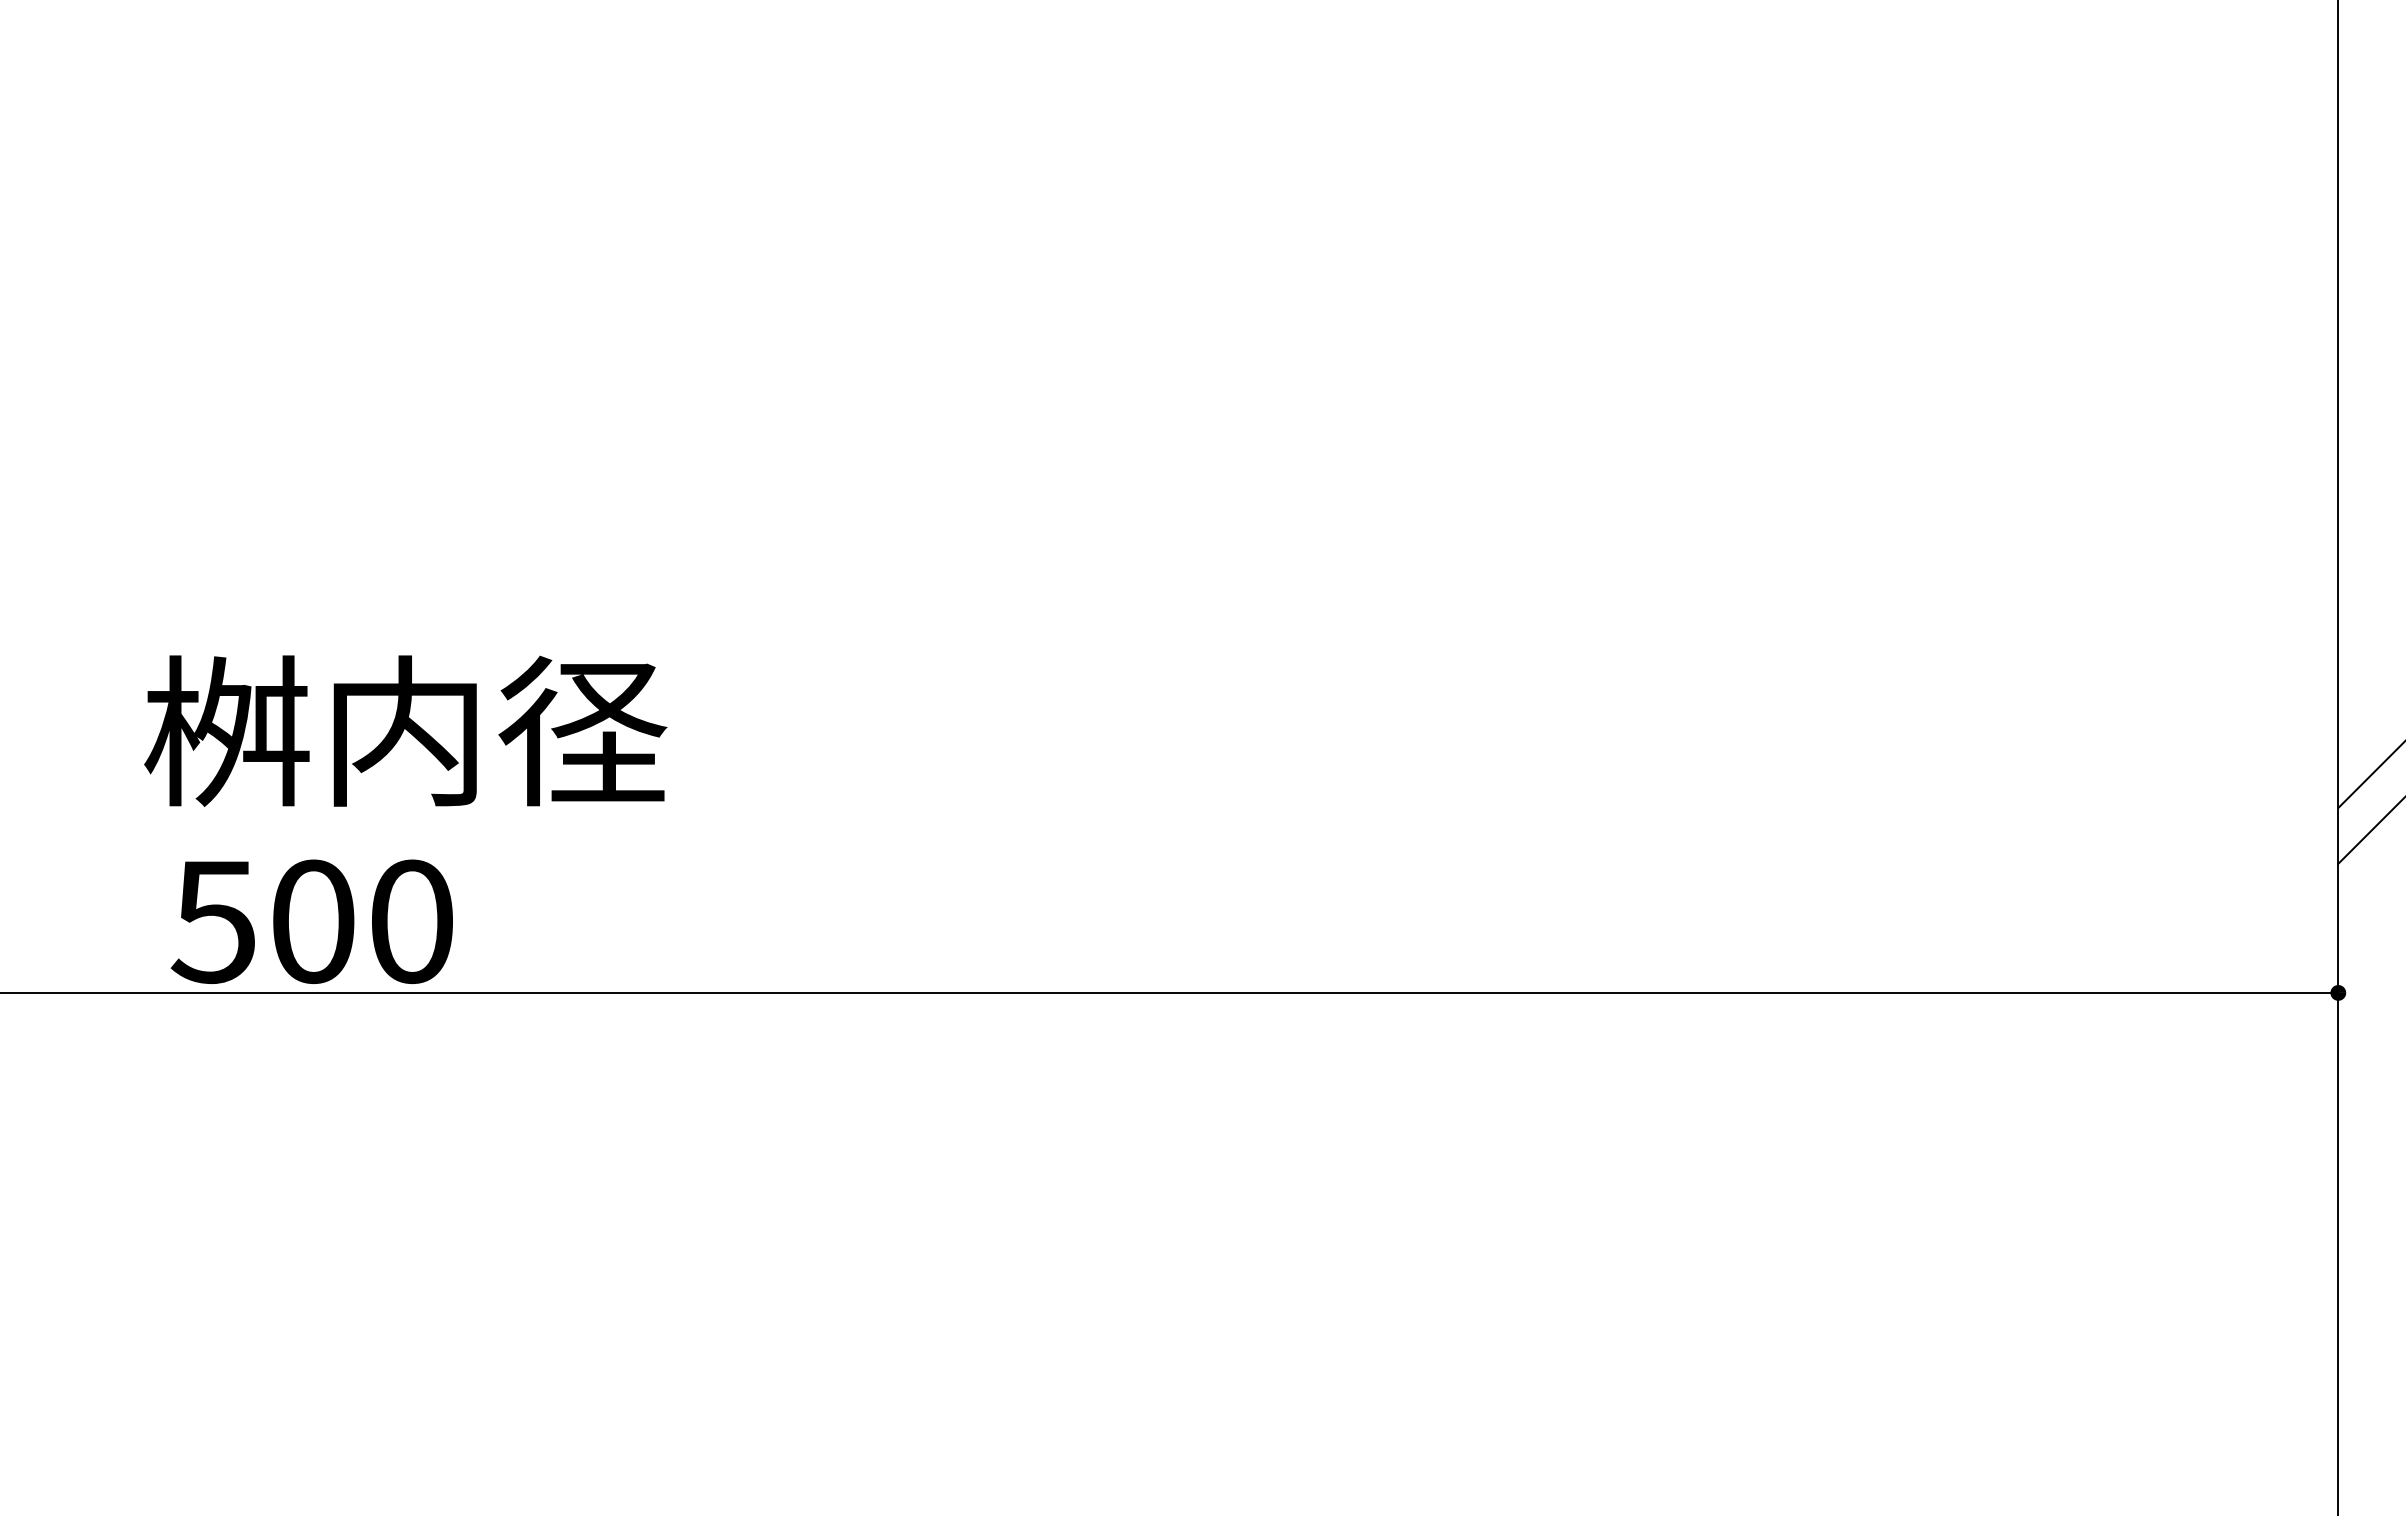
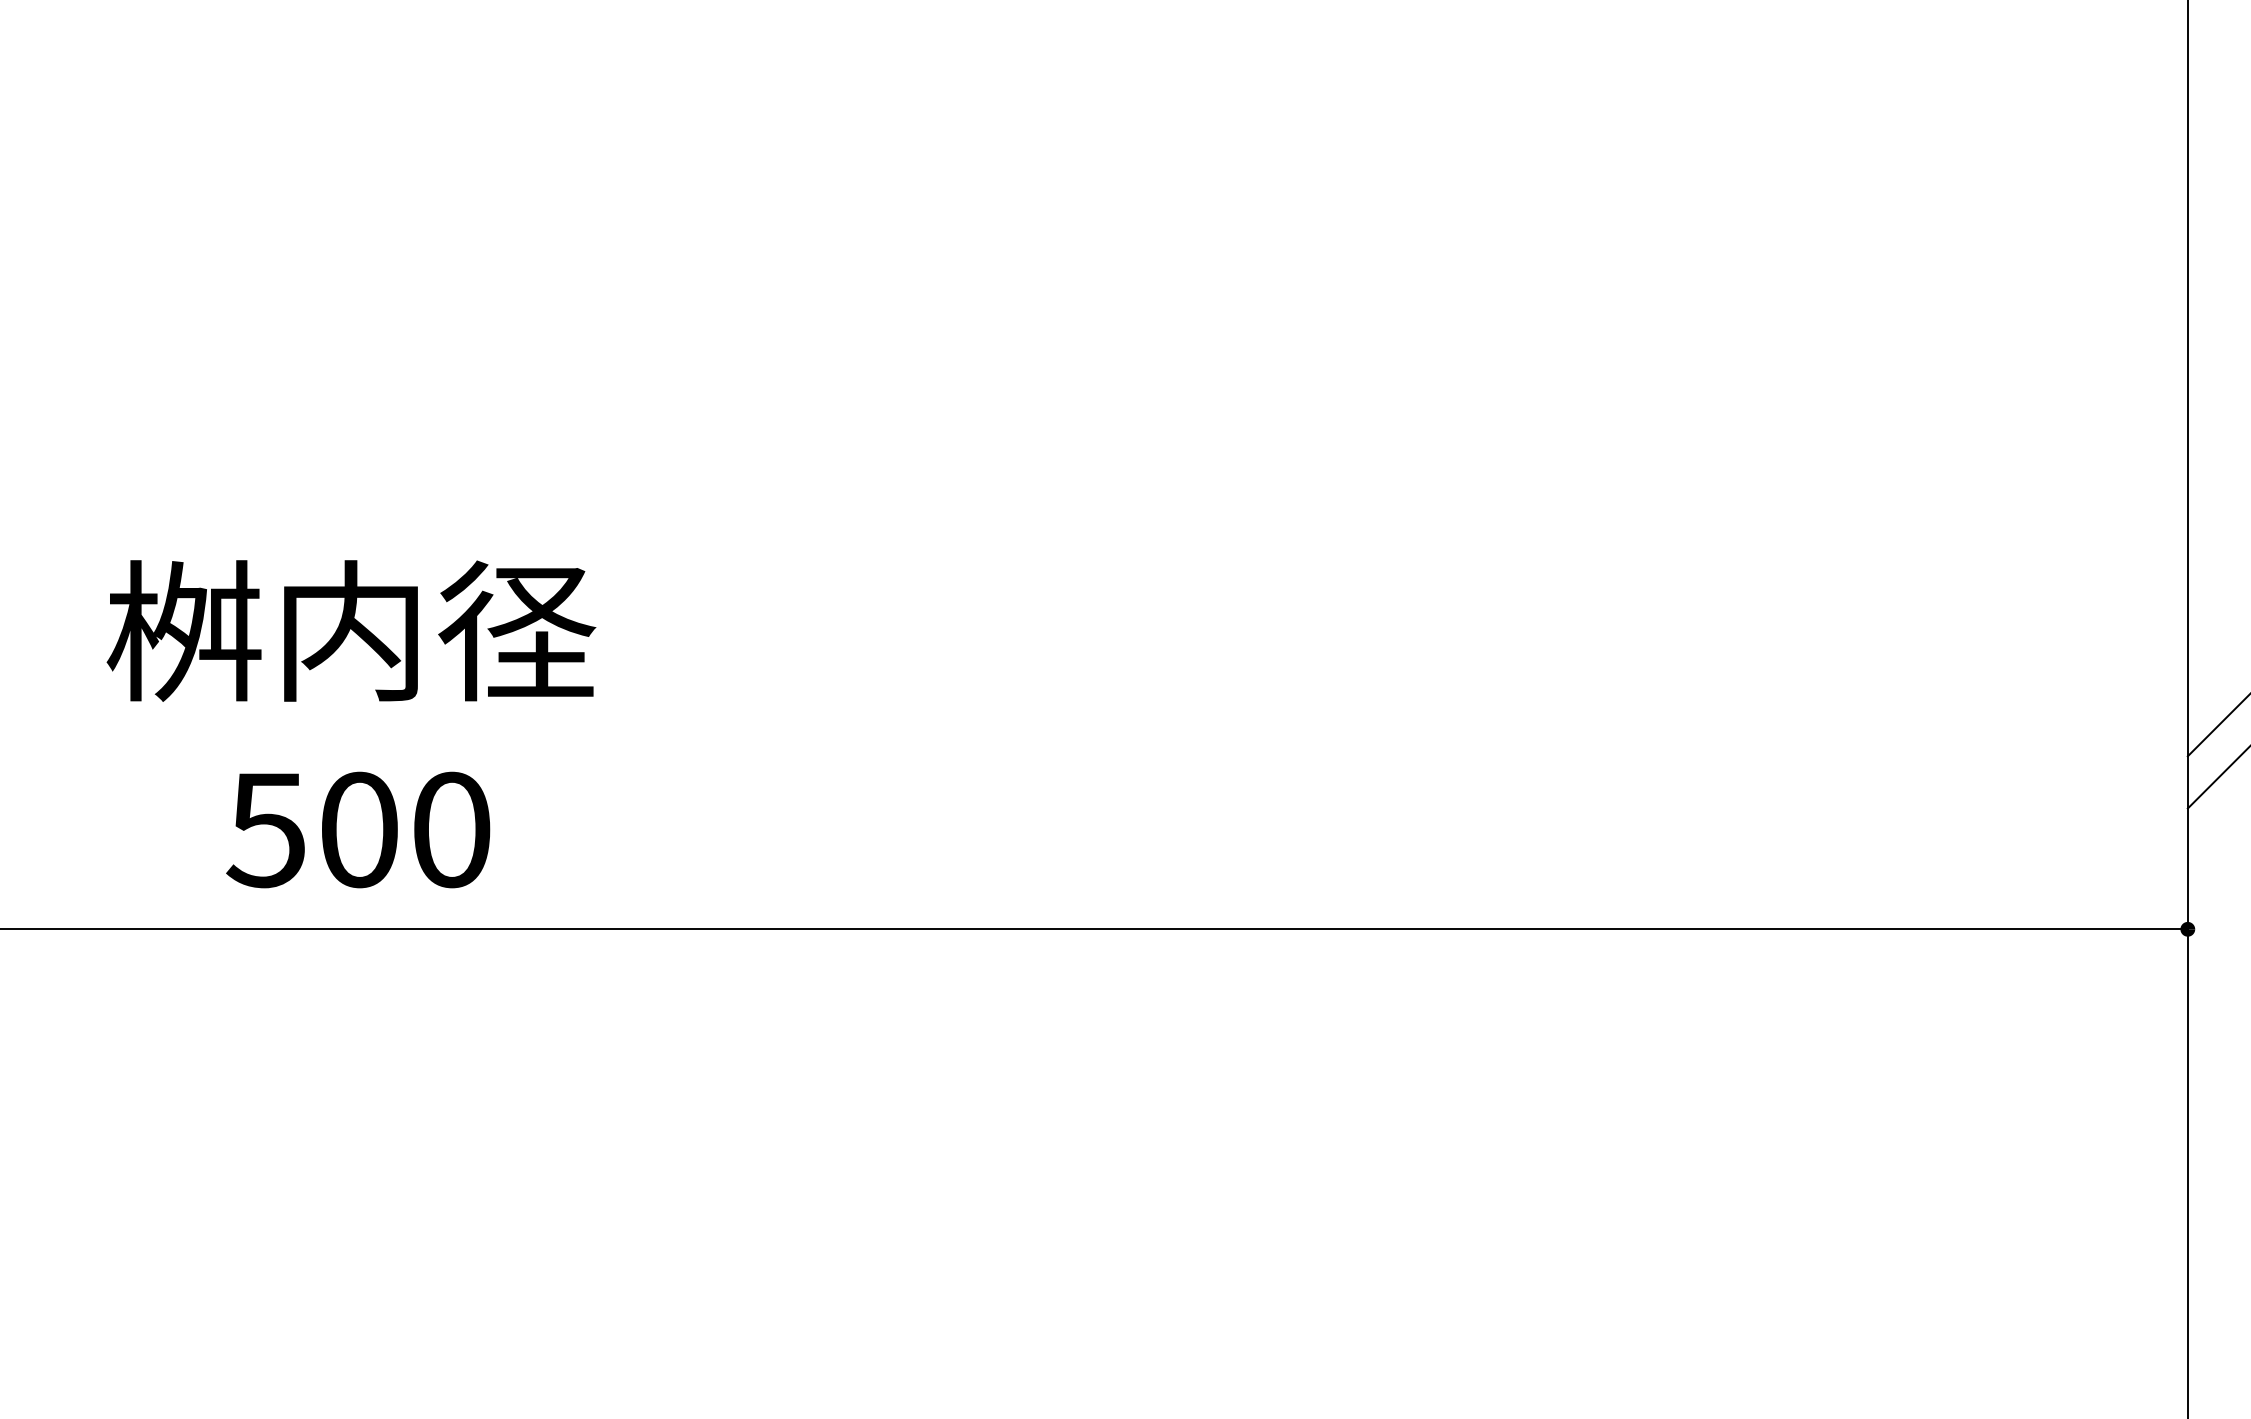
text: (405, 730) -> (351, 630), moved
text: (311, 921) -> (357, 829), moved

